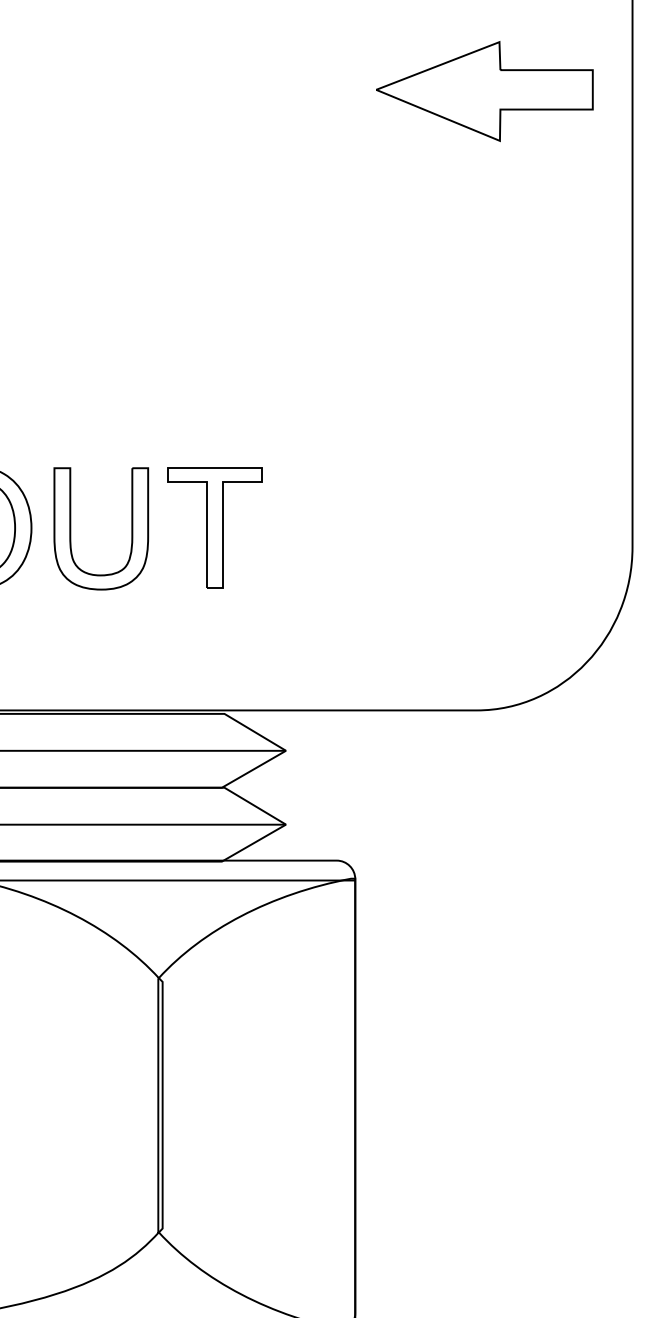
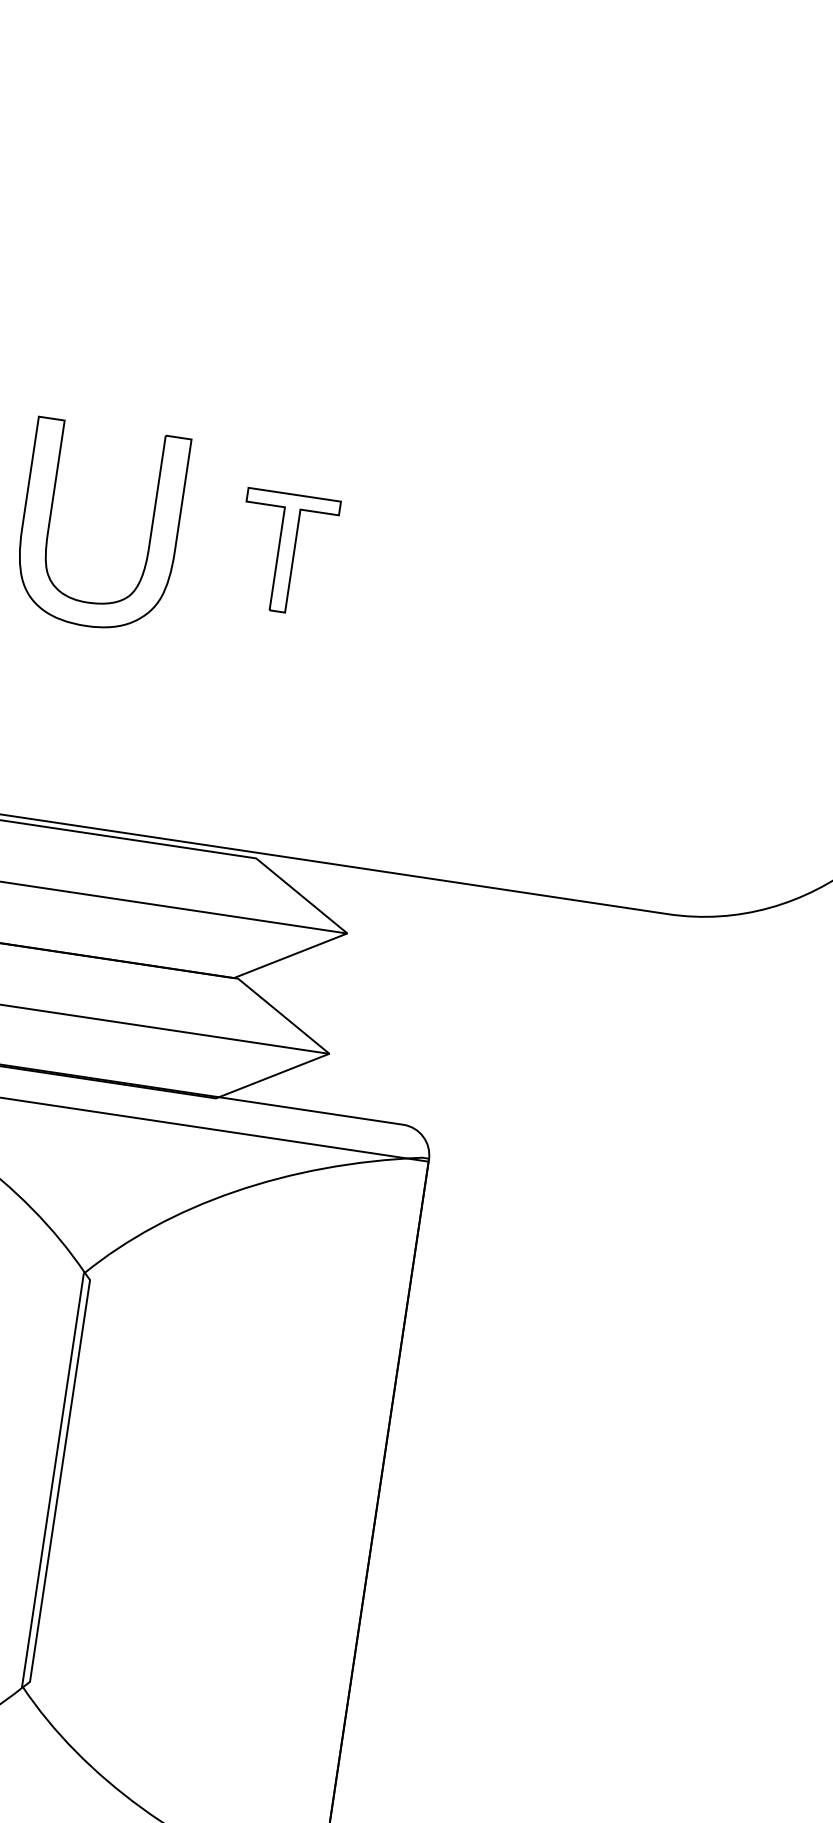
part: (214, 527) -> (285, 552), size x0.6

